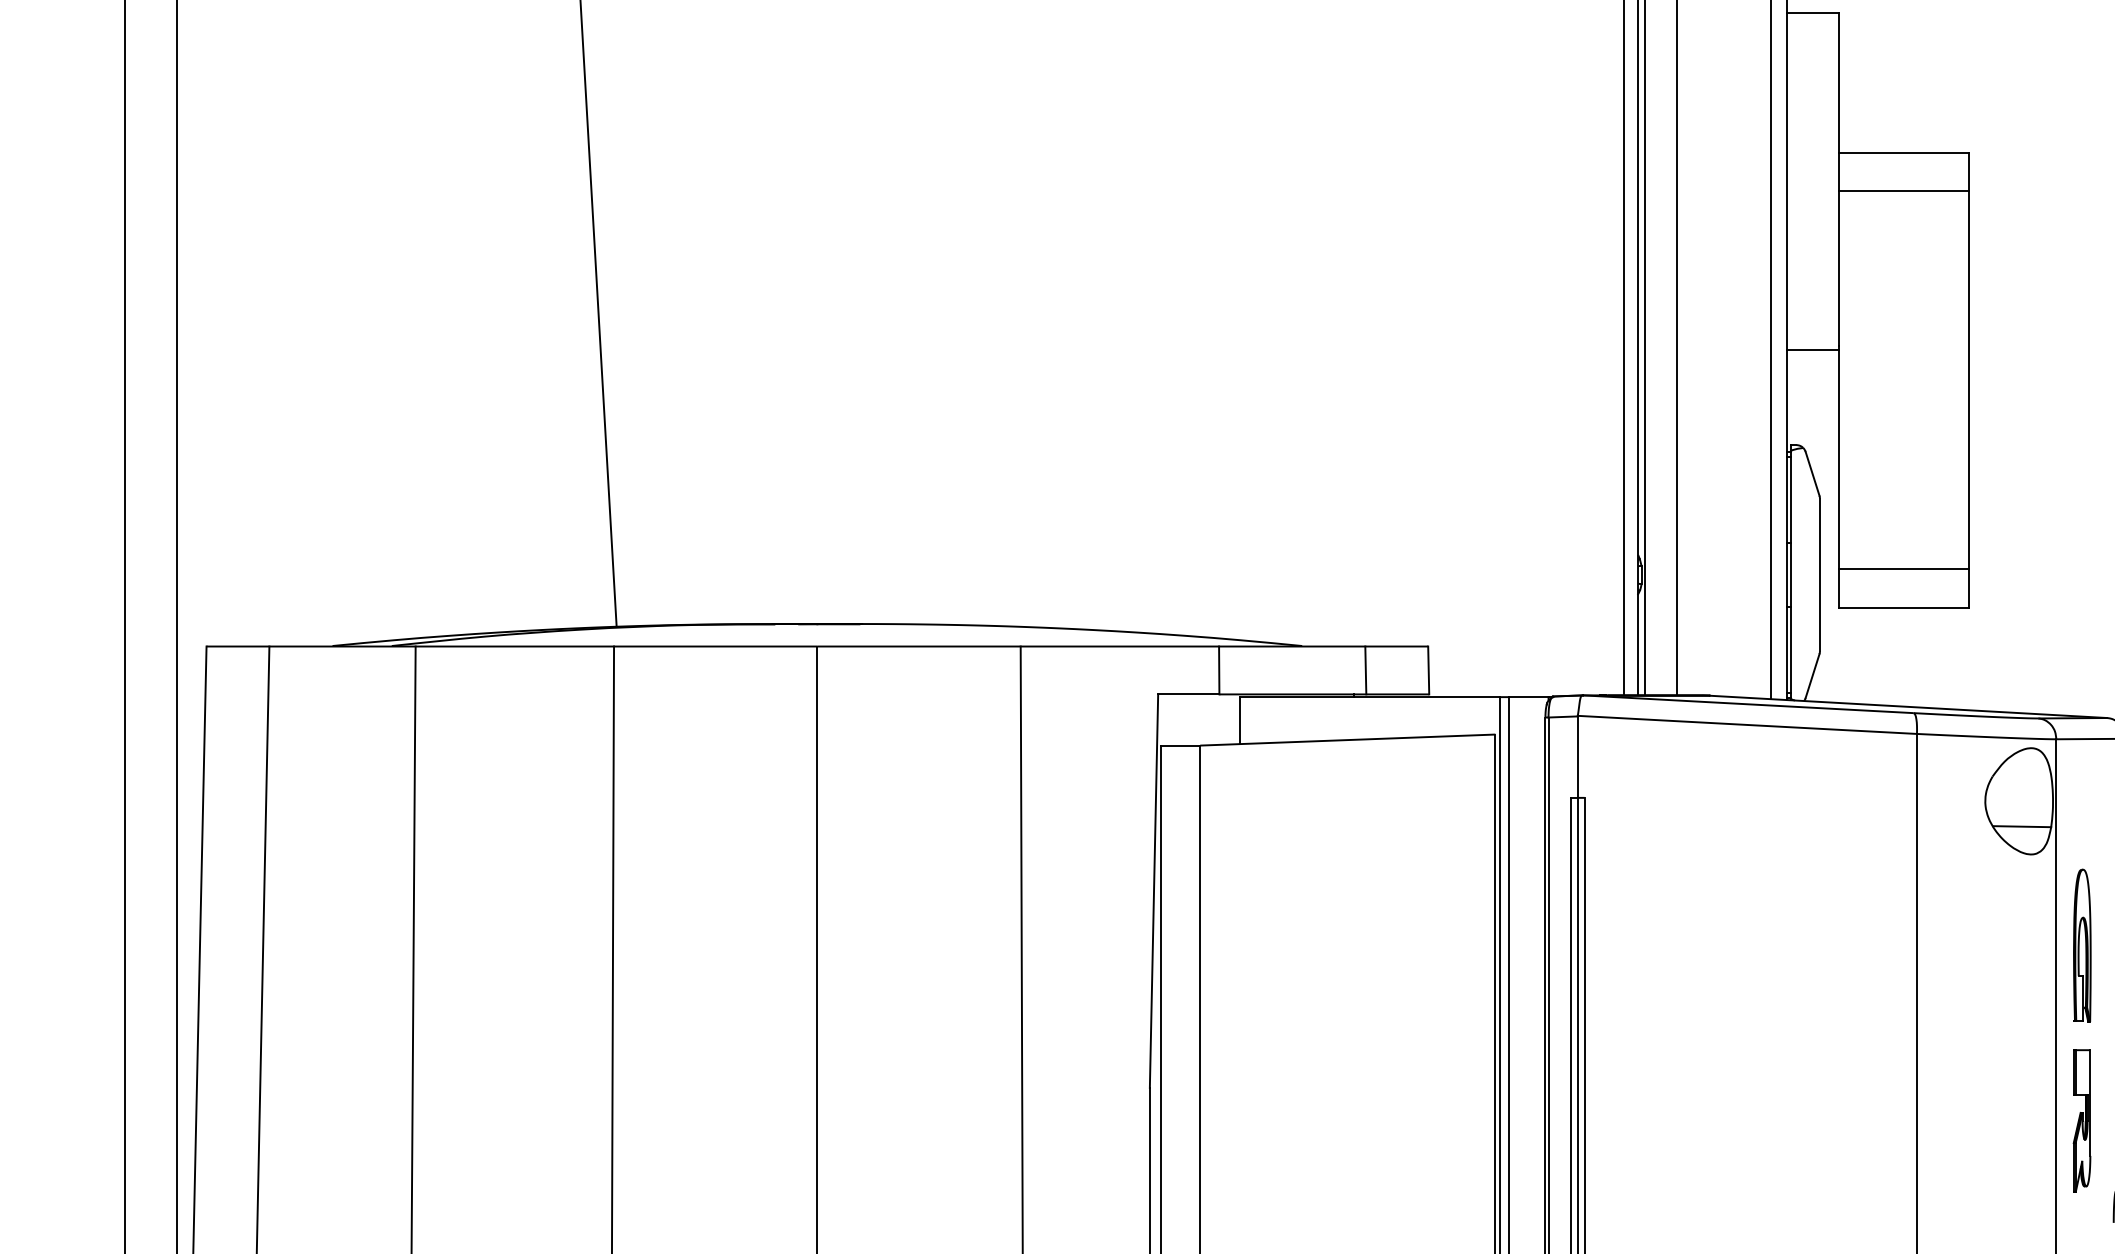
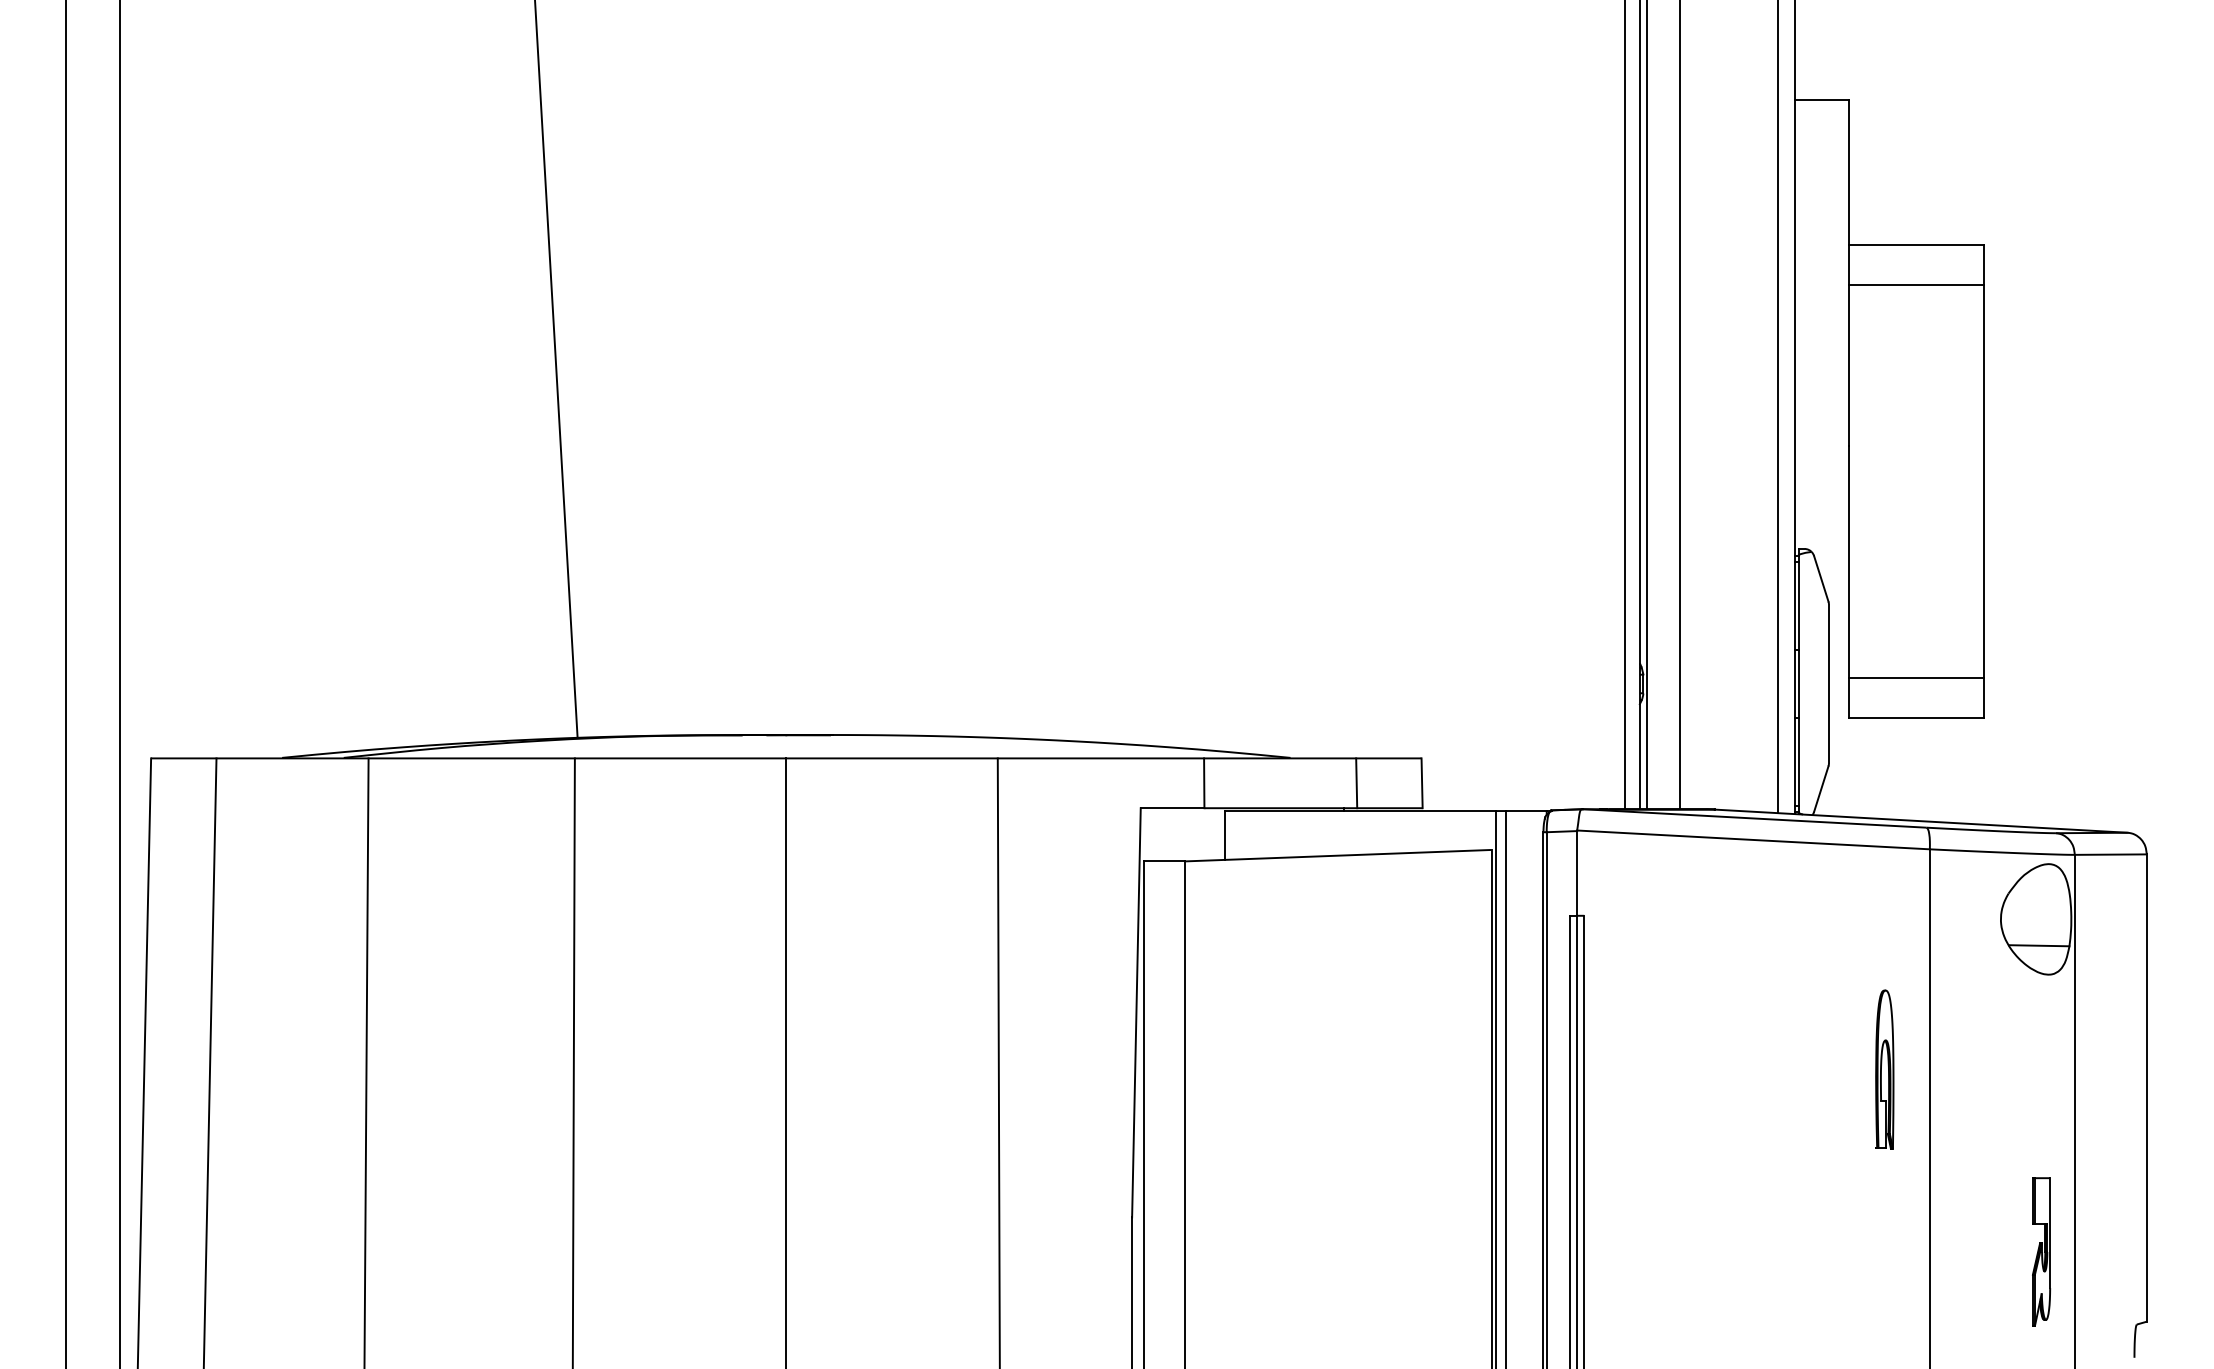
line: (1813, 350) -> (1822, 450), removed
part: (2082, 945) -> (1884, 1069), moved
part: (2082, 1120) -> (2041, 1251), moved

